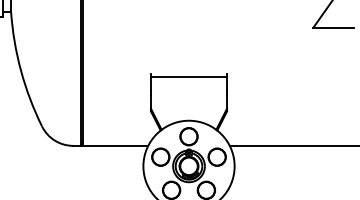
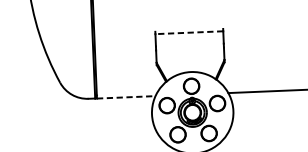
line: (188, 76) -> (188, 32), solid -> dashed
line: (115, 146) -> (126, 97), solid -> dashed

